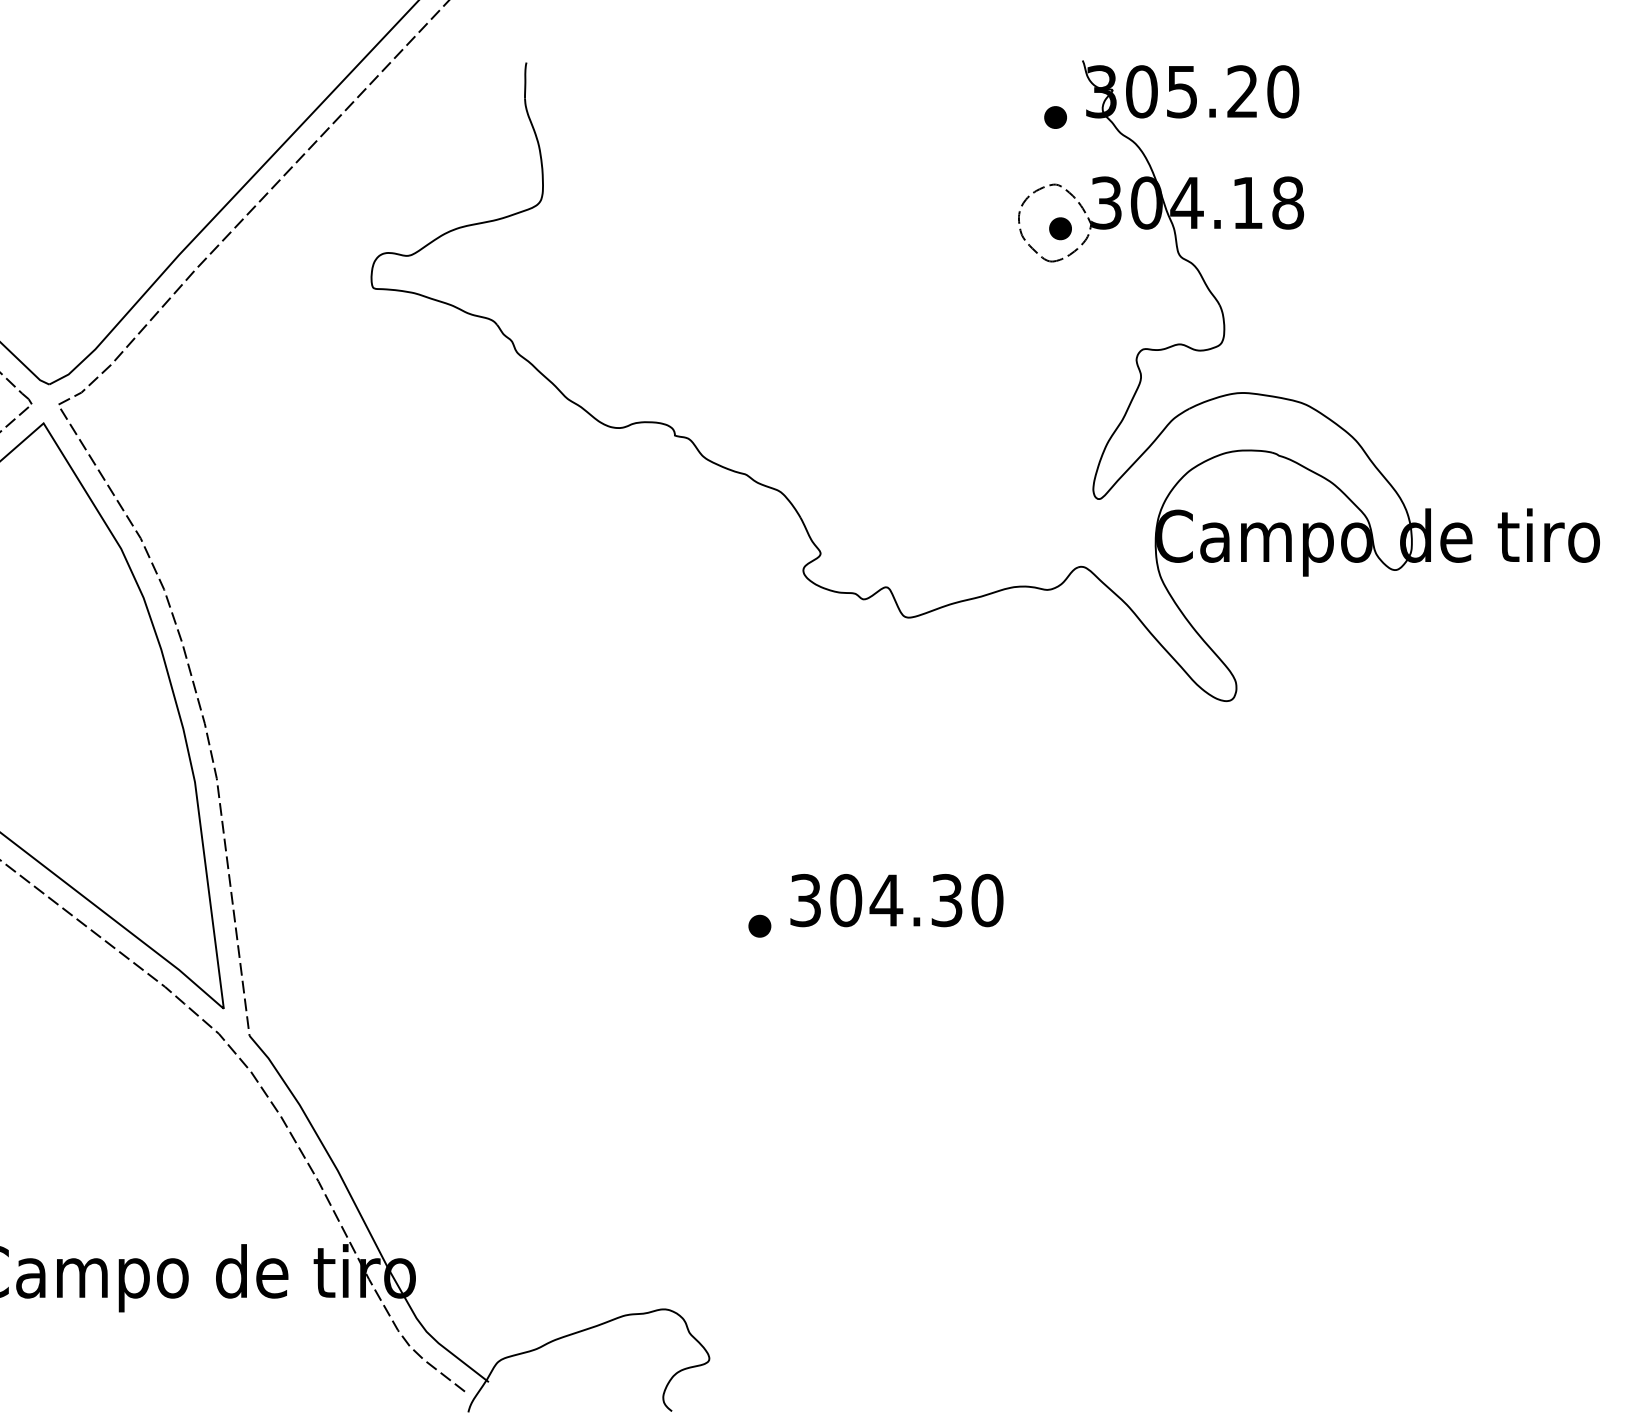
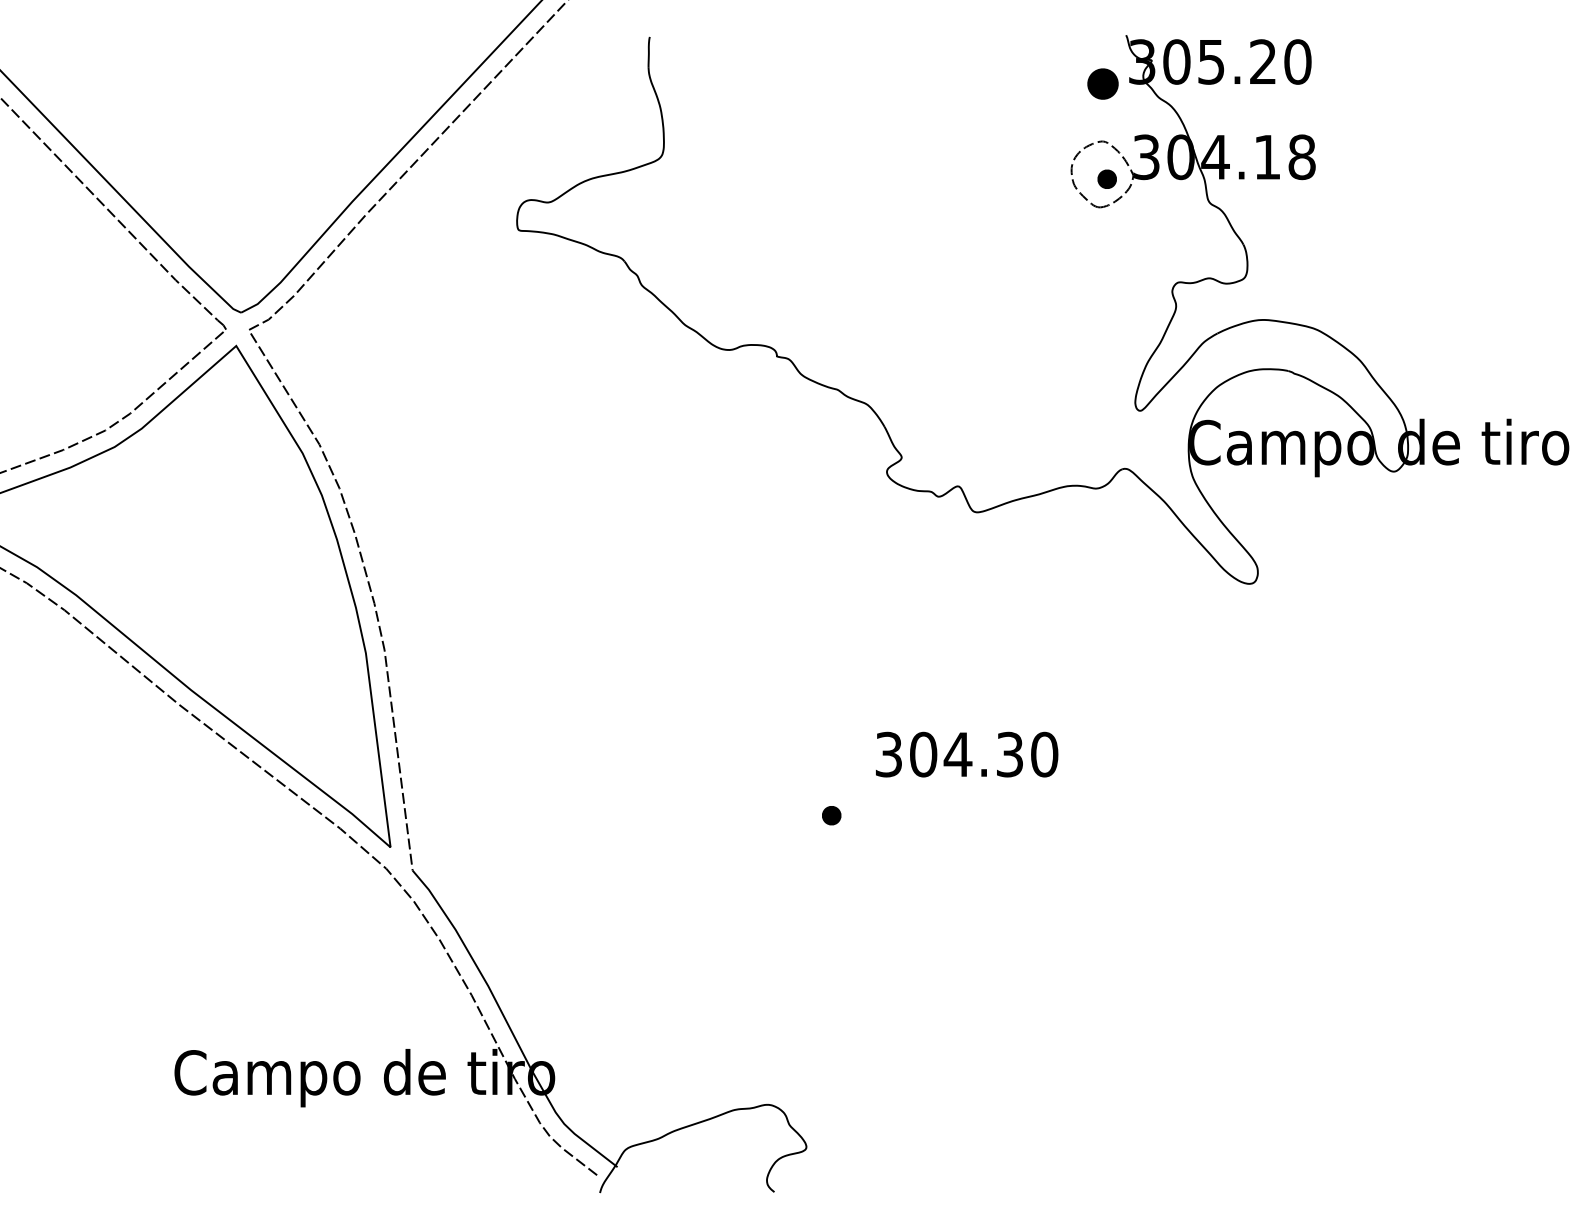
part: (1055, 116) -> (1102, 83), size x1.6
part: (759, 926) -> (831, 815), moved

